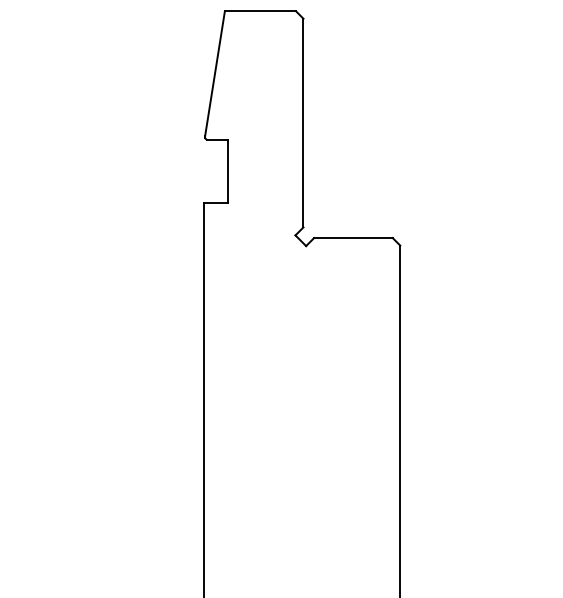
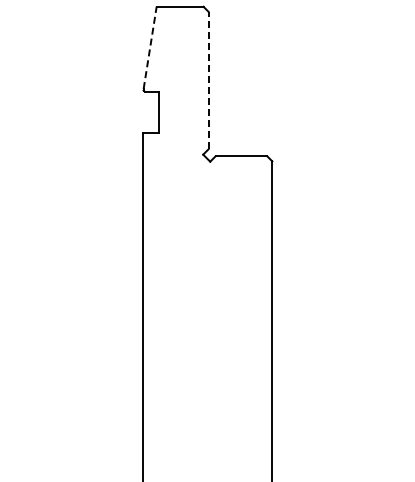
line: (215, 72) -> (150, 47), solid -> dashed
line: (303, 122) -> (208, 80), solid -> dashed

